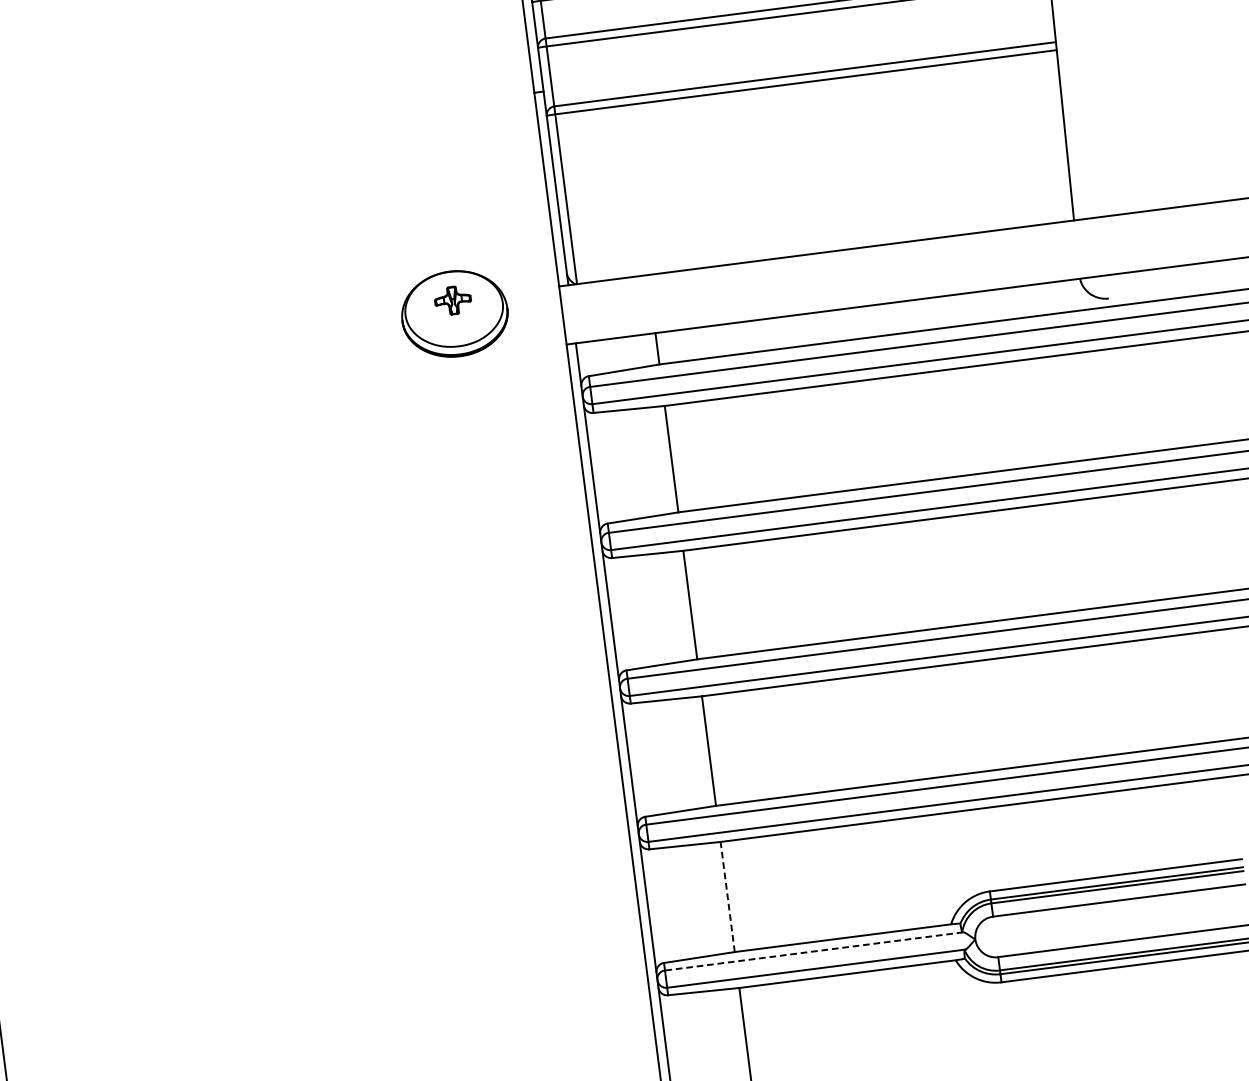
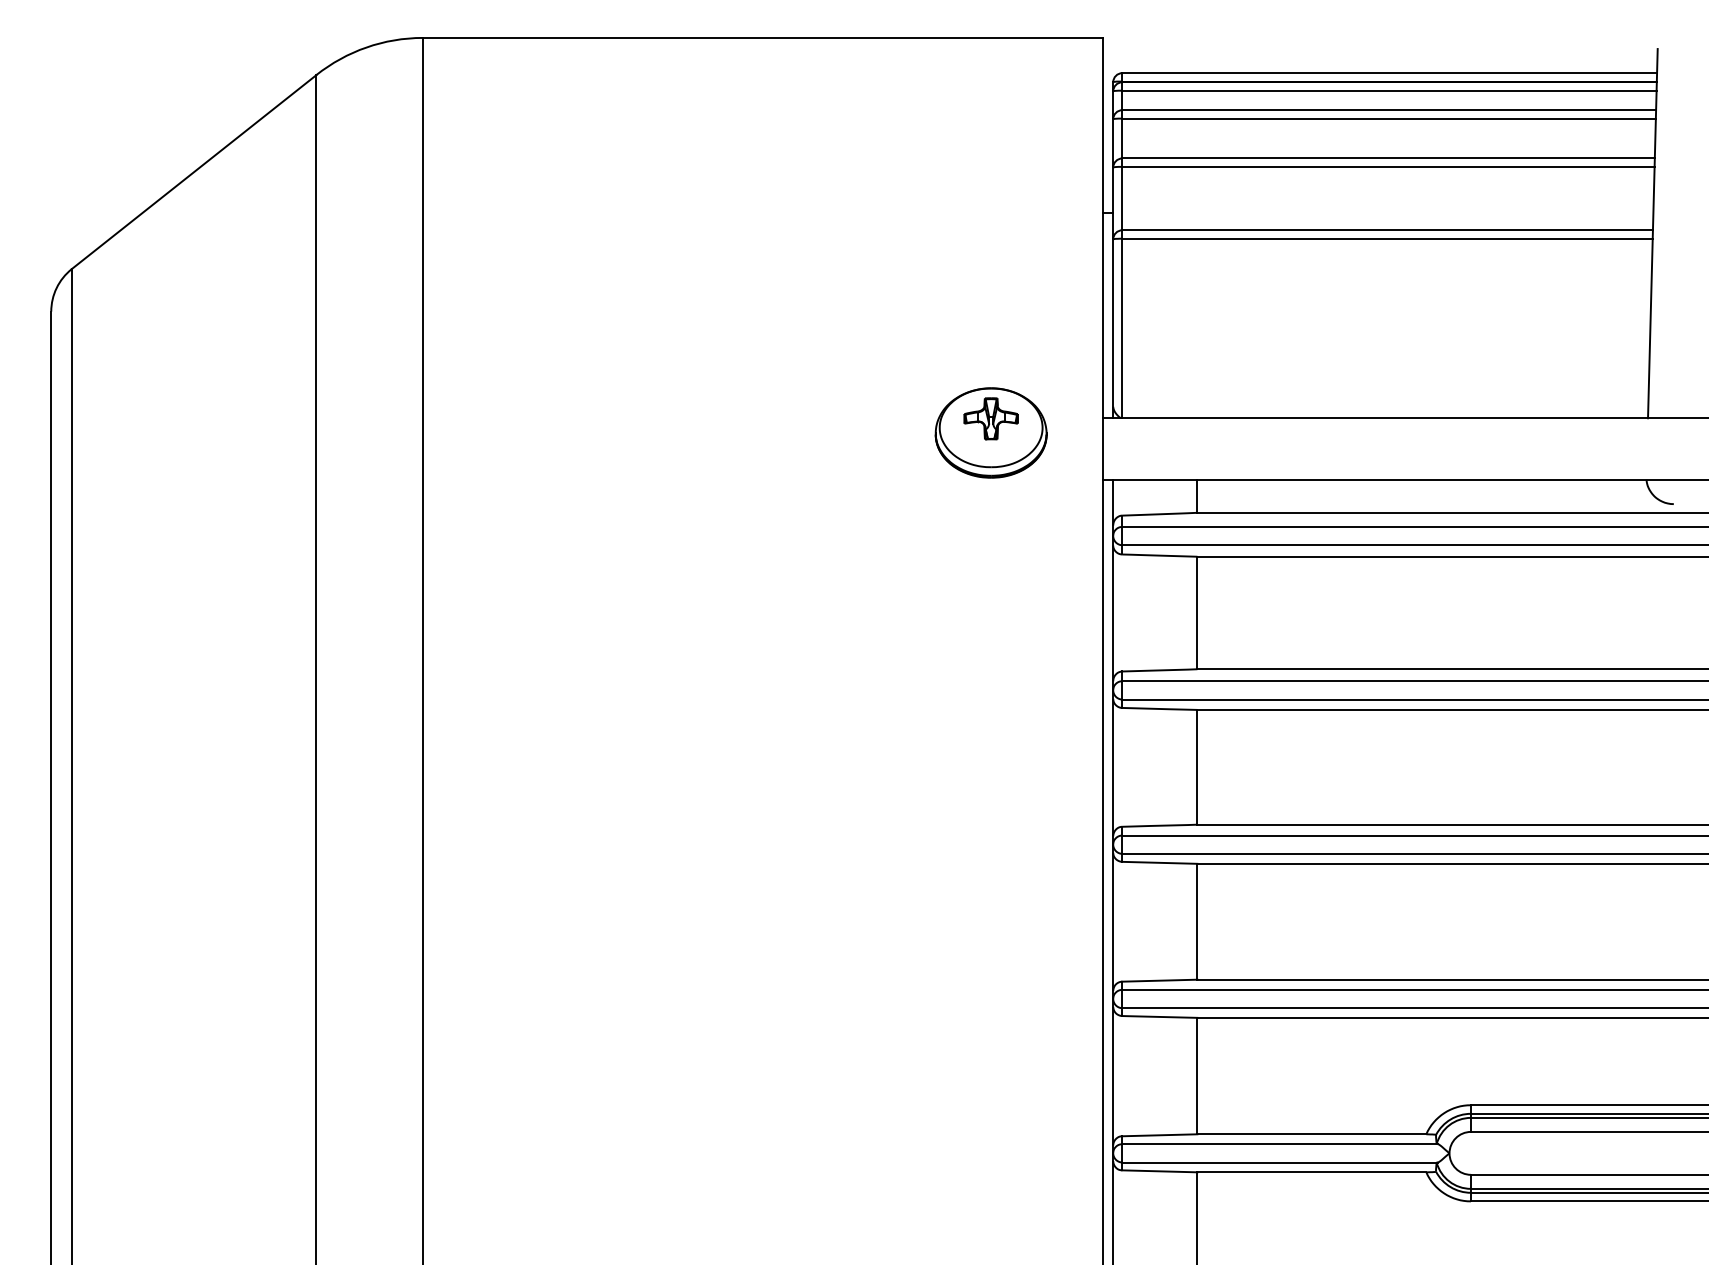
part: (452, 300) -> (990, 418), size x1.43
line: (727, 896) -> (1197, 1075), dashed -> solid
line: (814, 951) -> (1280, 1144), dashed -> solid

